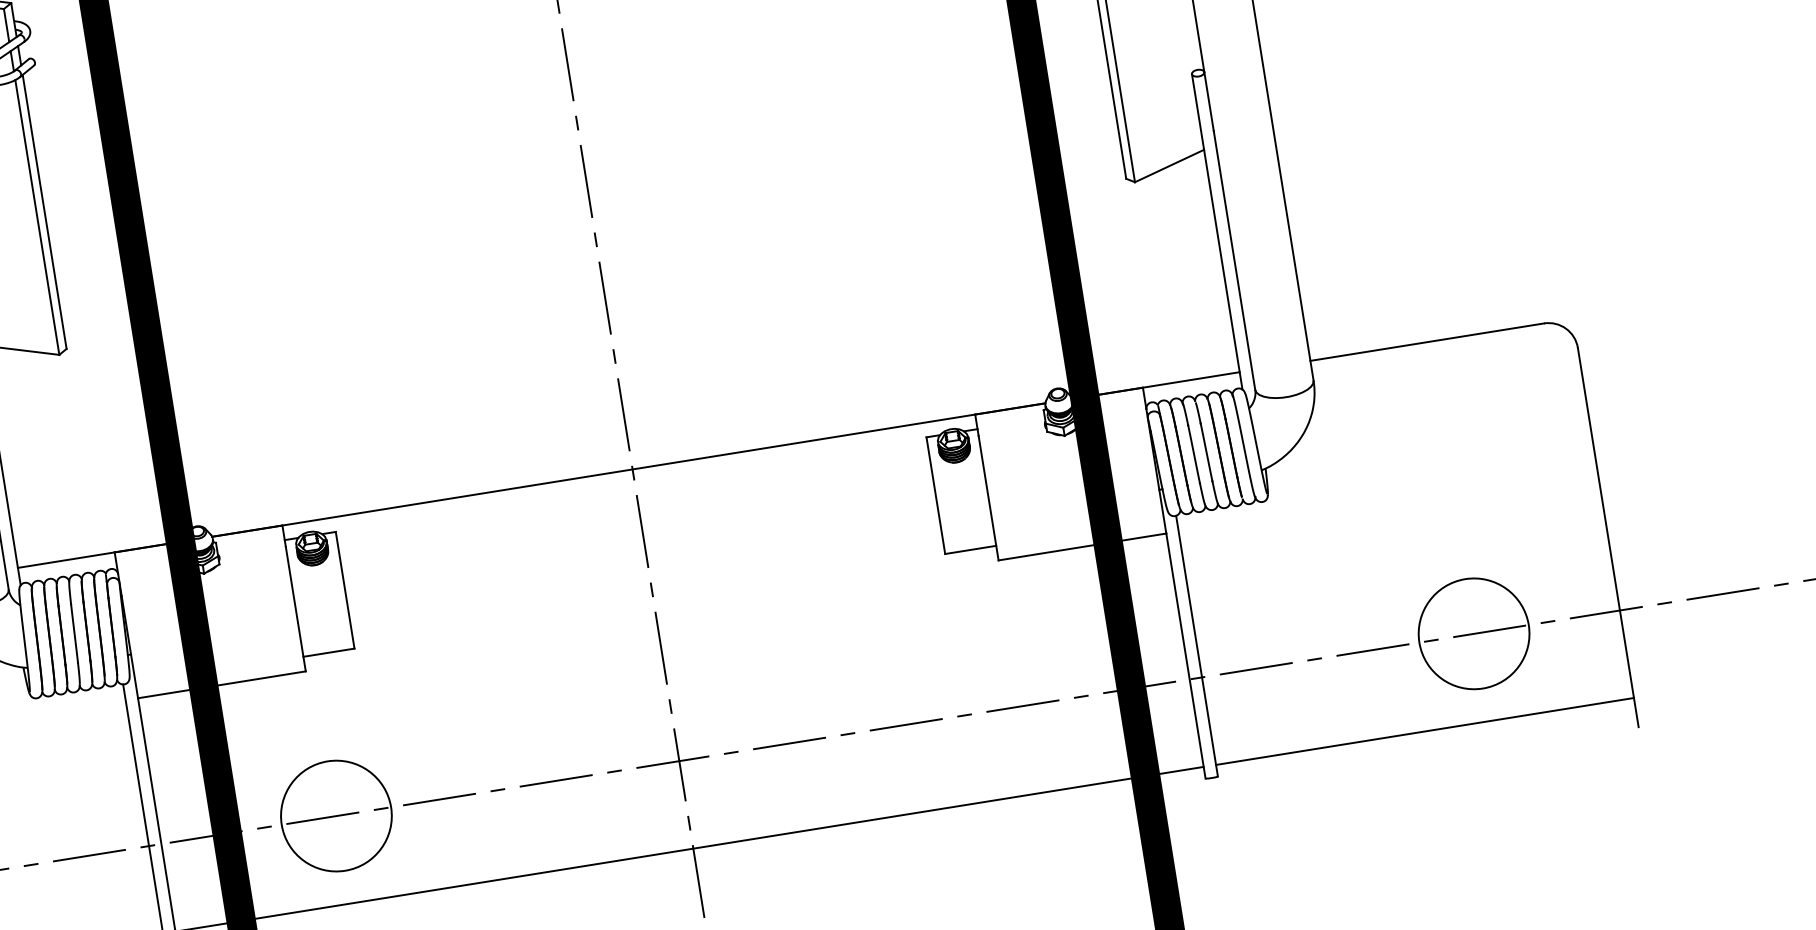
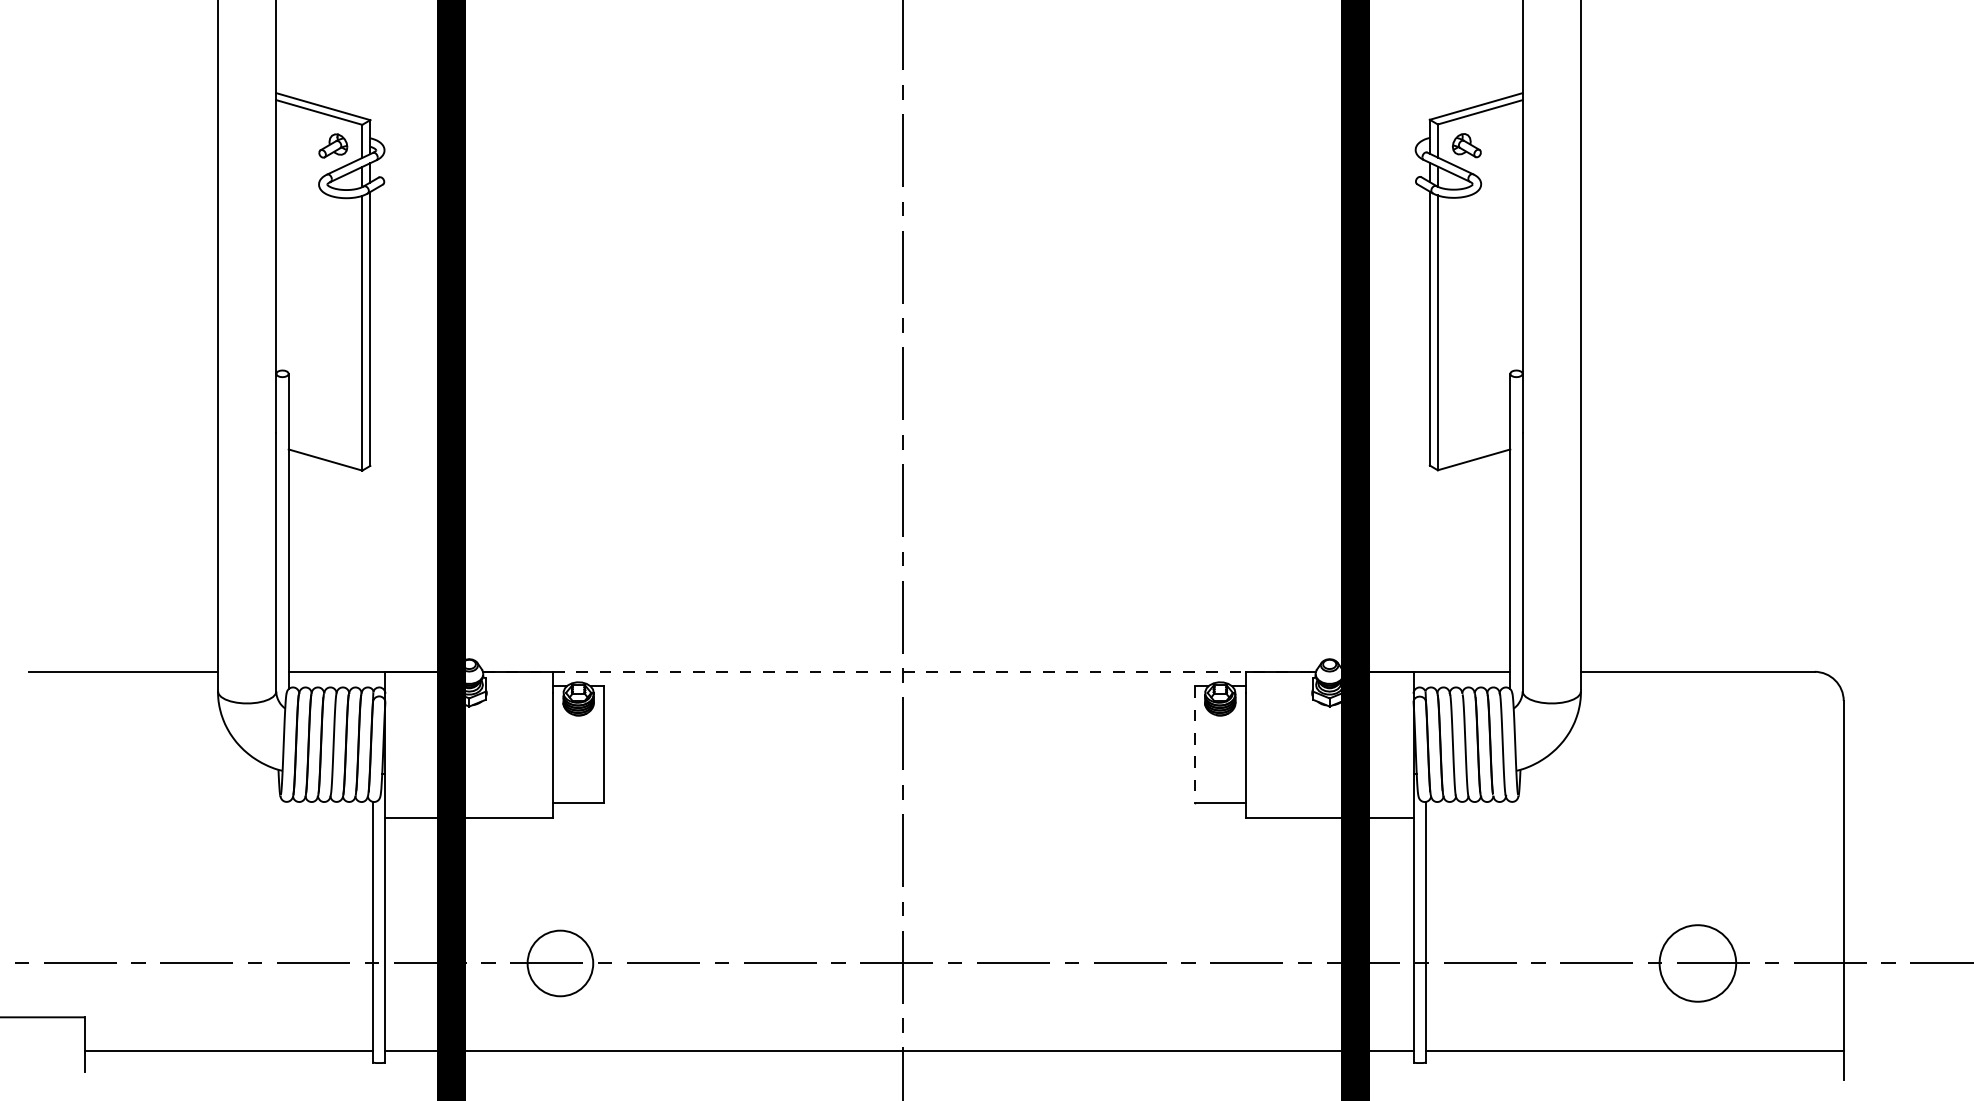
line: (628, 469) -> (899, 671), solid -> dashed
line: (935, 496) -> (1194, 745), solid -> dashed
circle: (1473, 633) -> (1697, 963), size x0.7
circle: (336, 816) -> (560, 963), size x0.6

